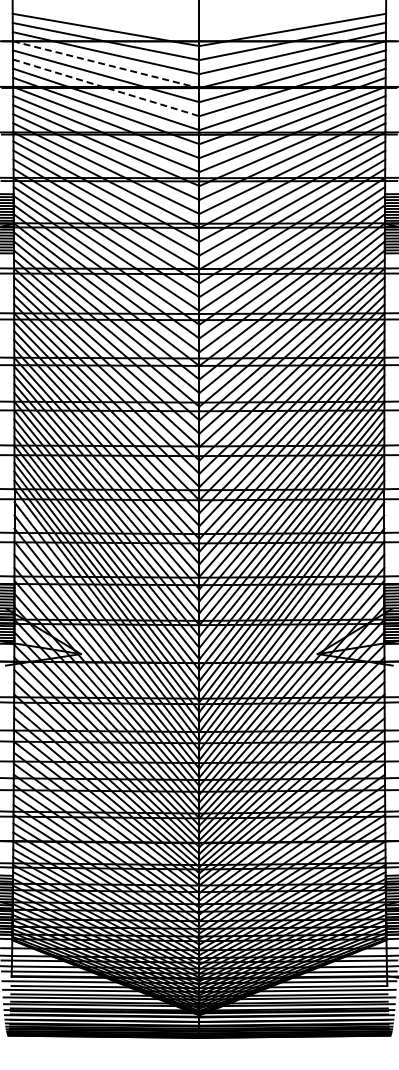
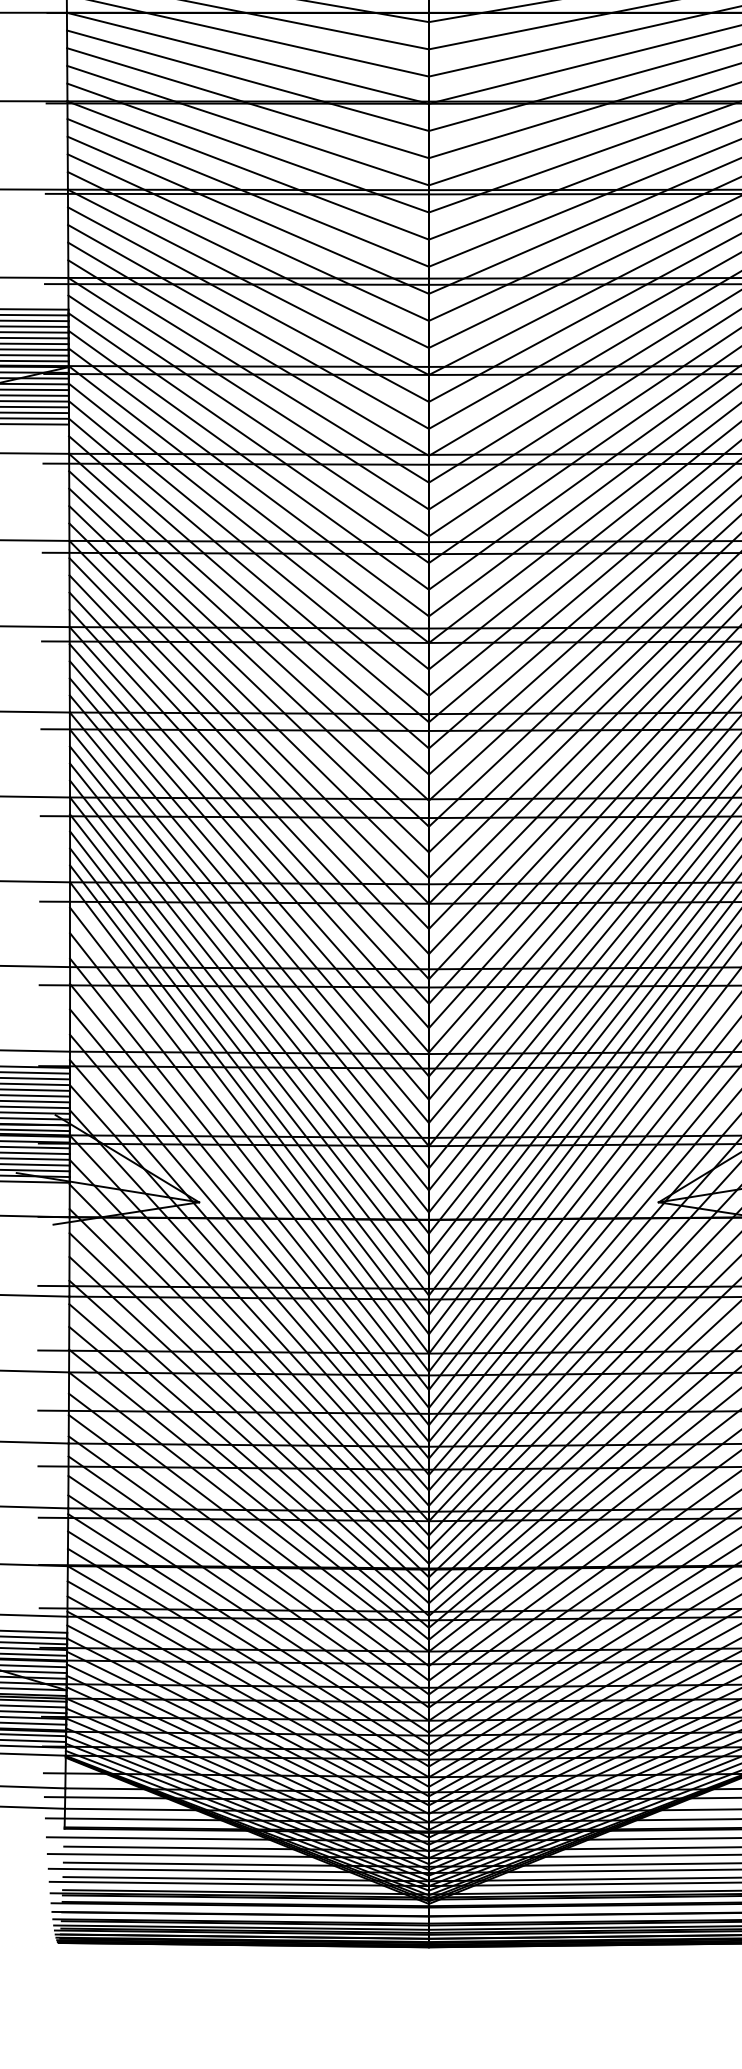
line: (106, 64) -> (248, 57), dashed -> solid
line: (106, 88) -> (248, 104), dashed -> solid

